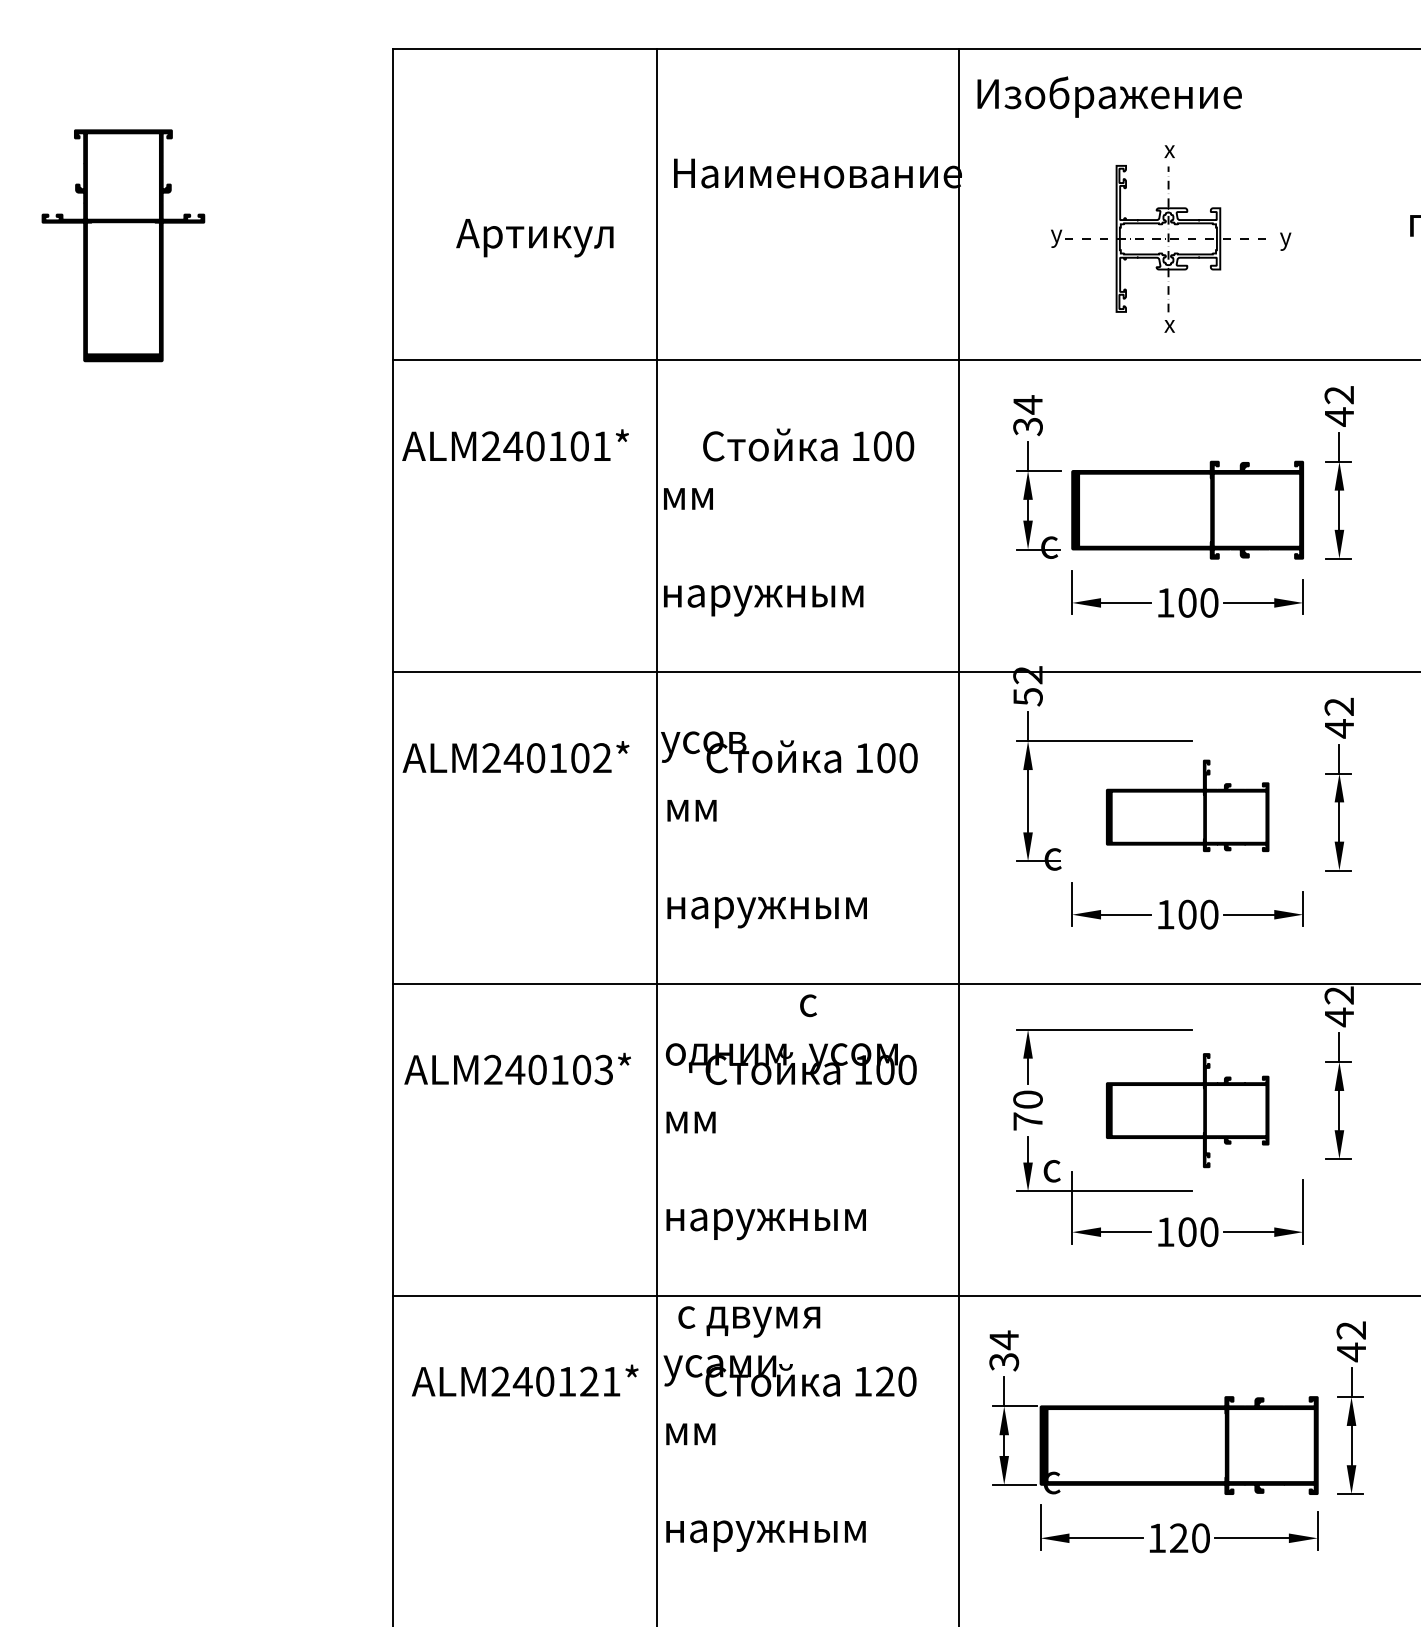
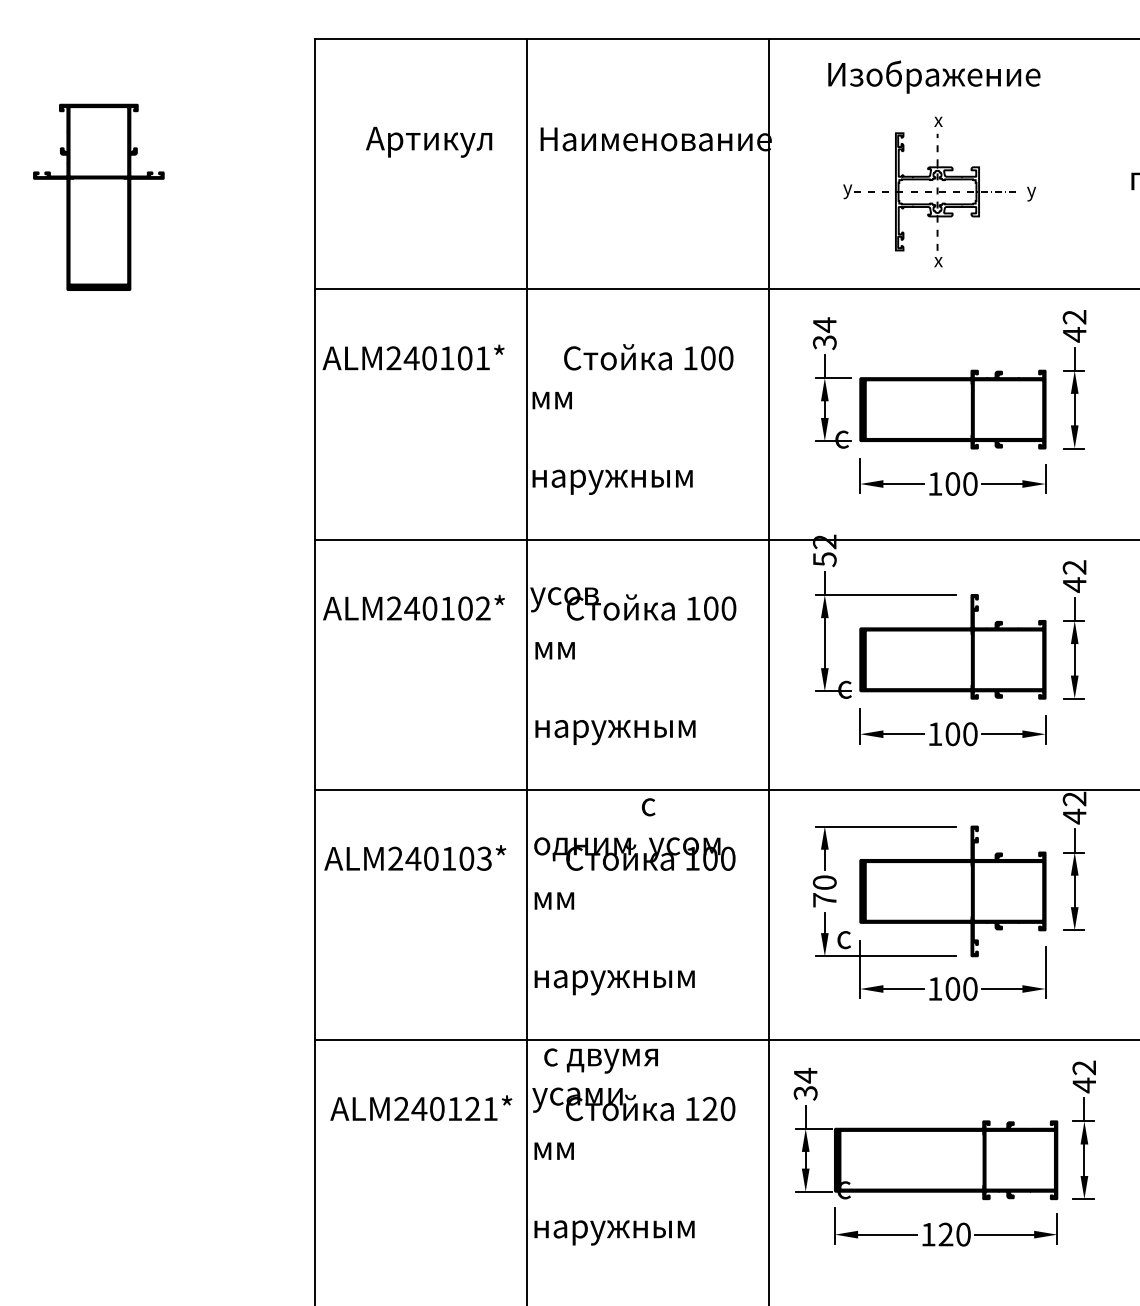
text: (1109, 96) -> (934, 76), moved
text: (535, 237) -> (429, 141), moved
part: (1187, 805) -> (952, 646), size x1.43
part: (1187, 1110) -> (952, 891), size x1.43

